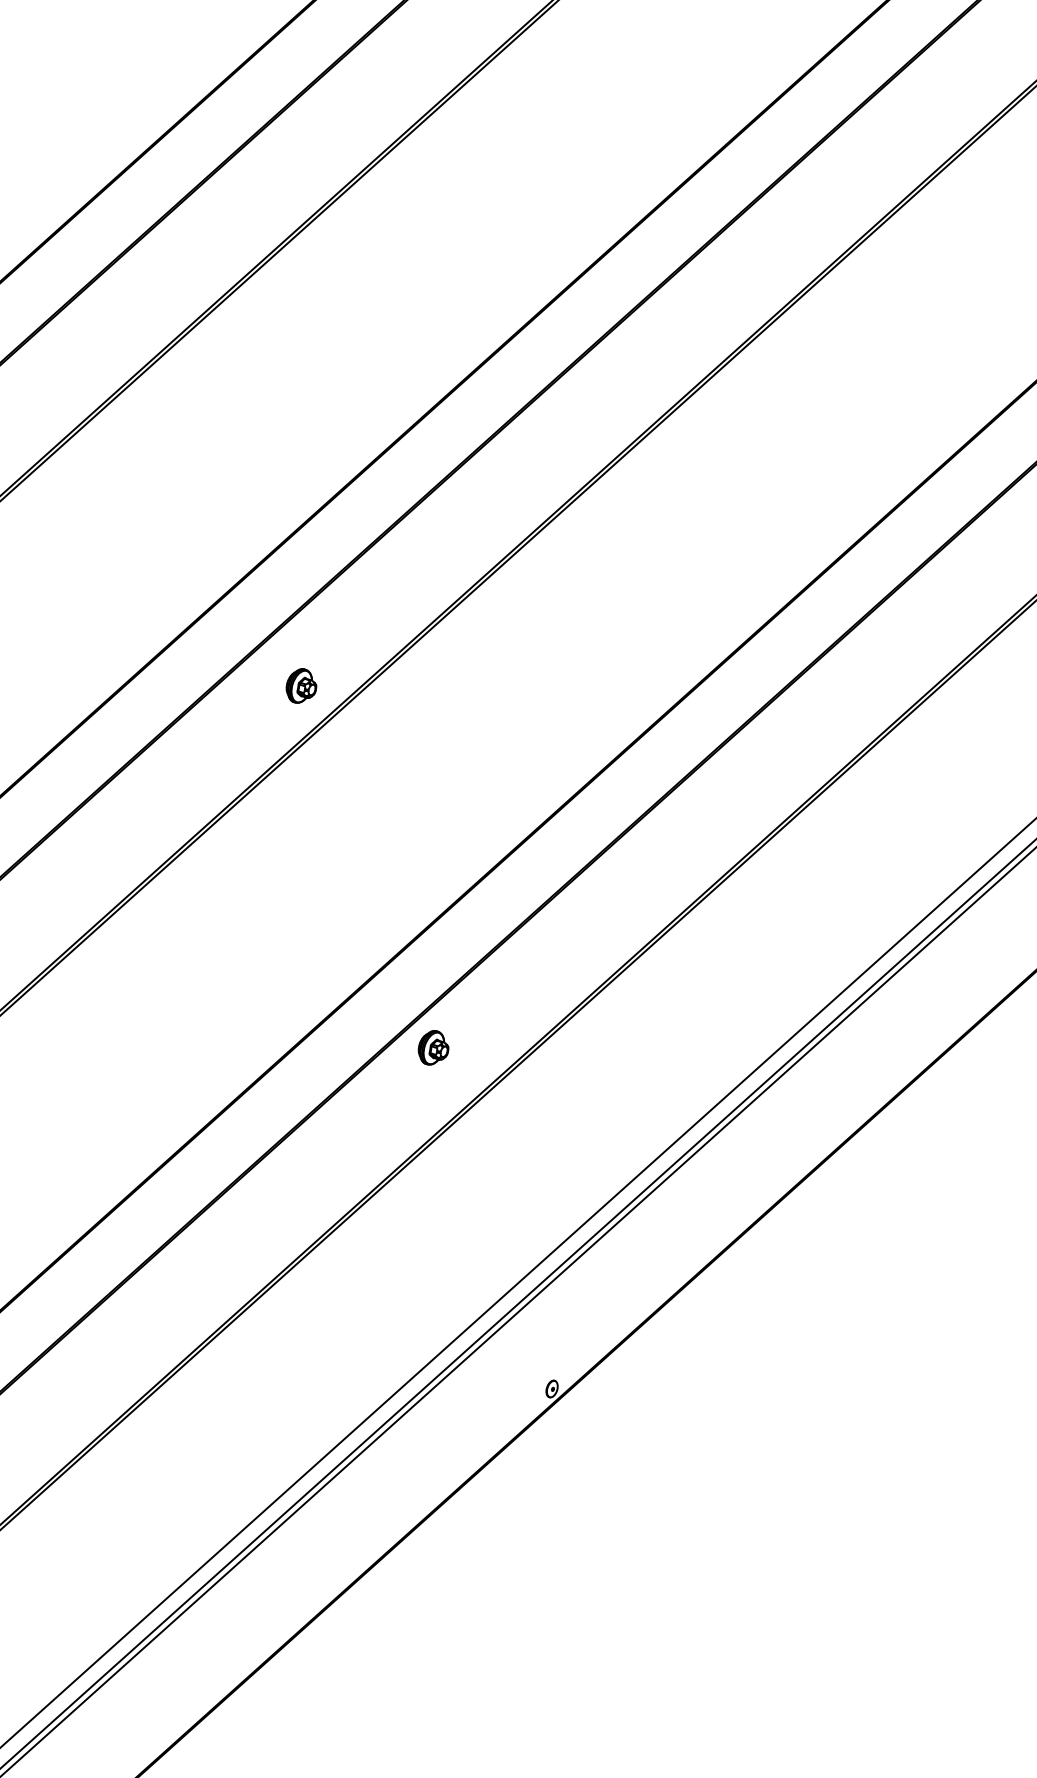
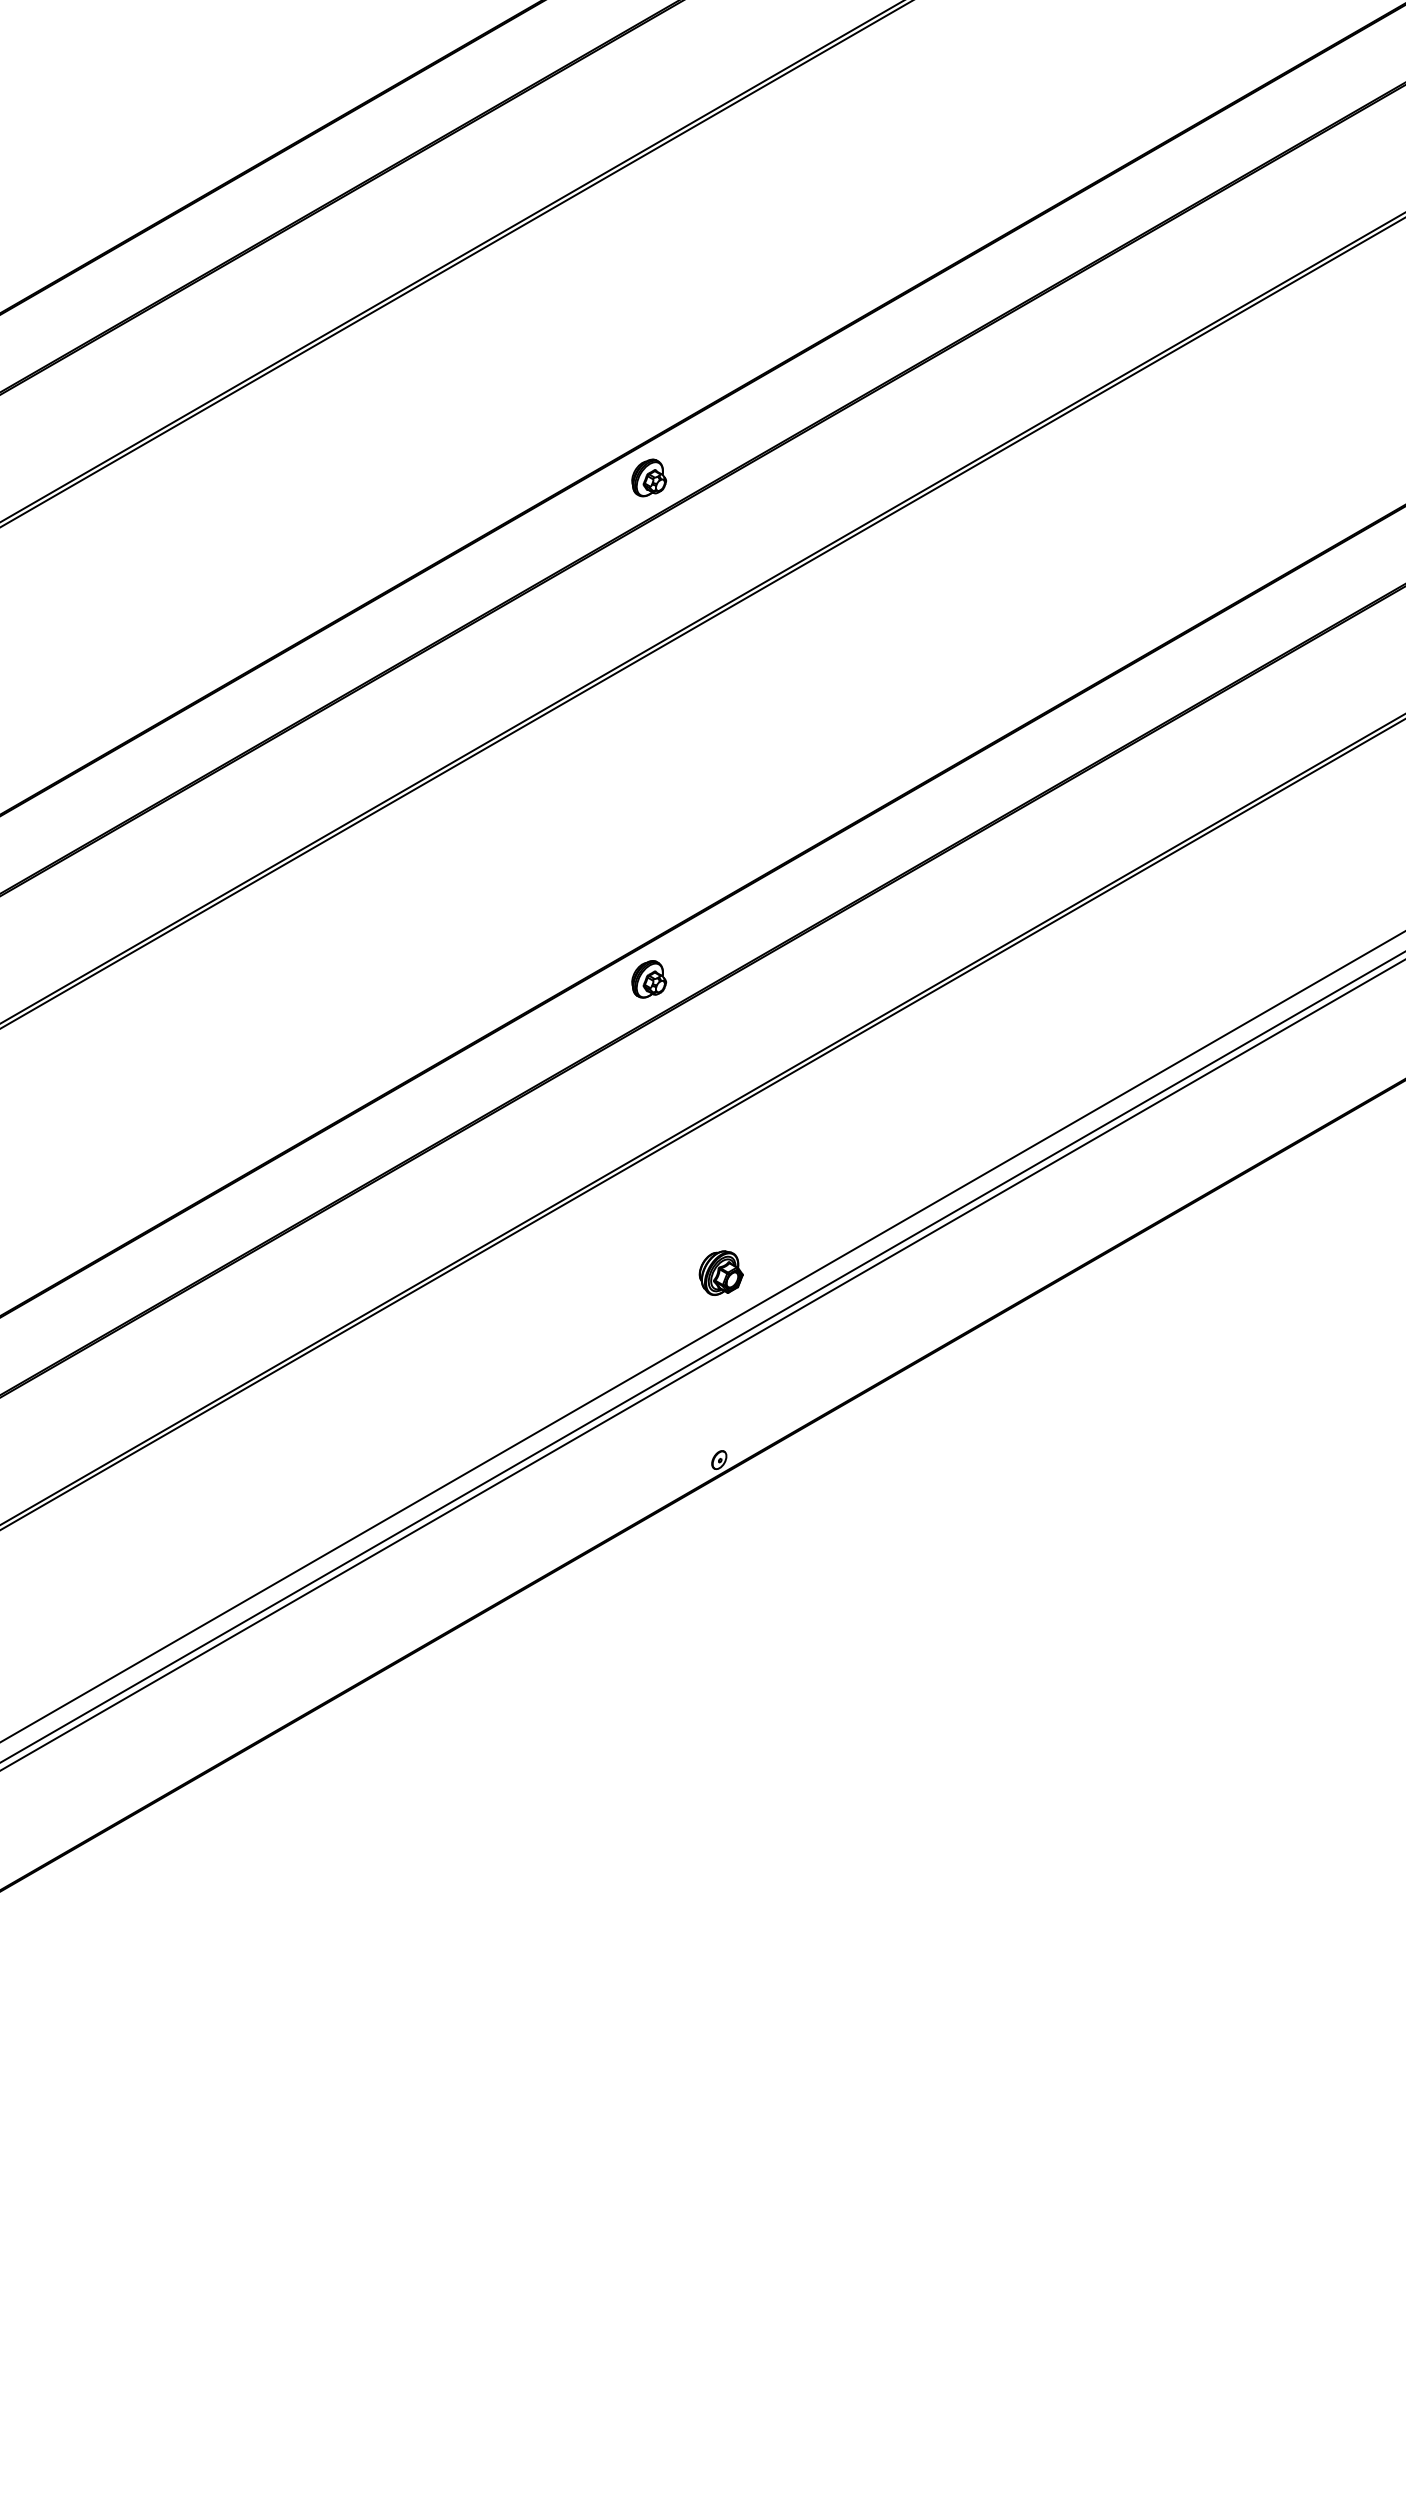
part: (301, 685) -> (649, 477), moved
part: (433, 1047) -> (649, 979), moved
part: (519, 1226) -> (720, 1272), added

